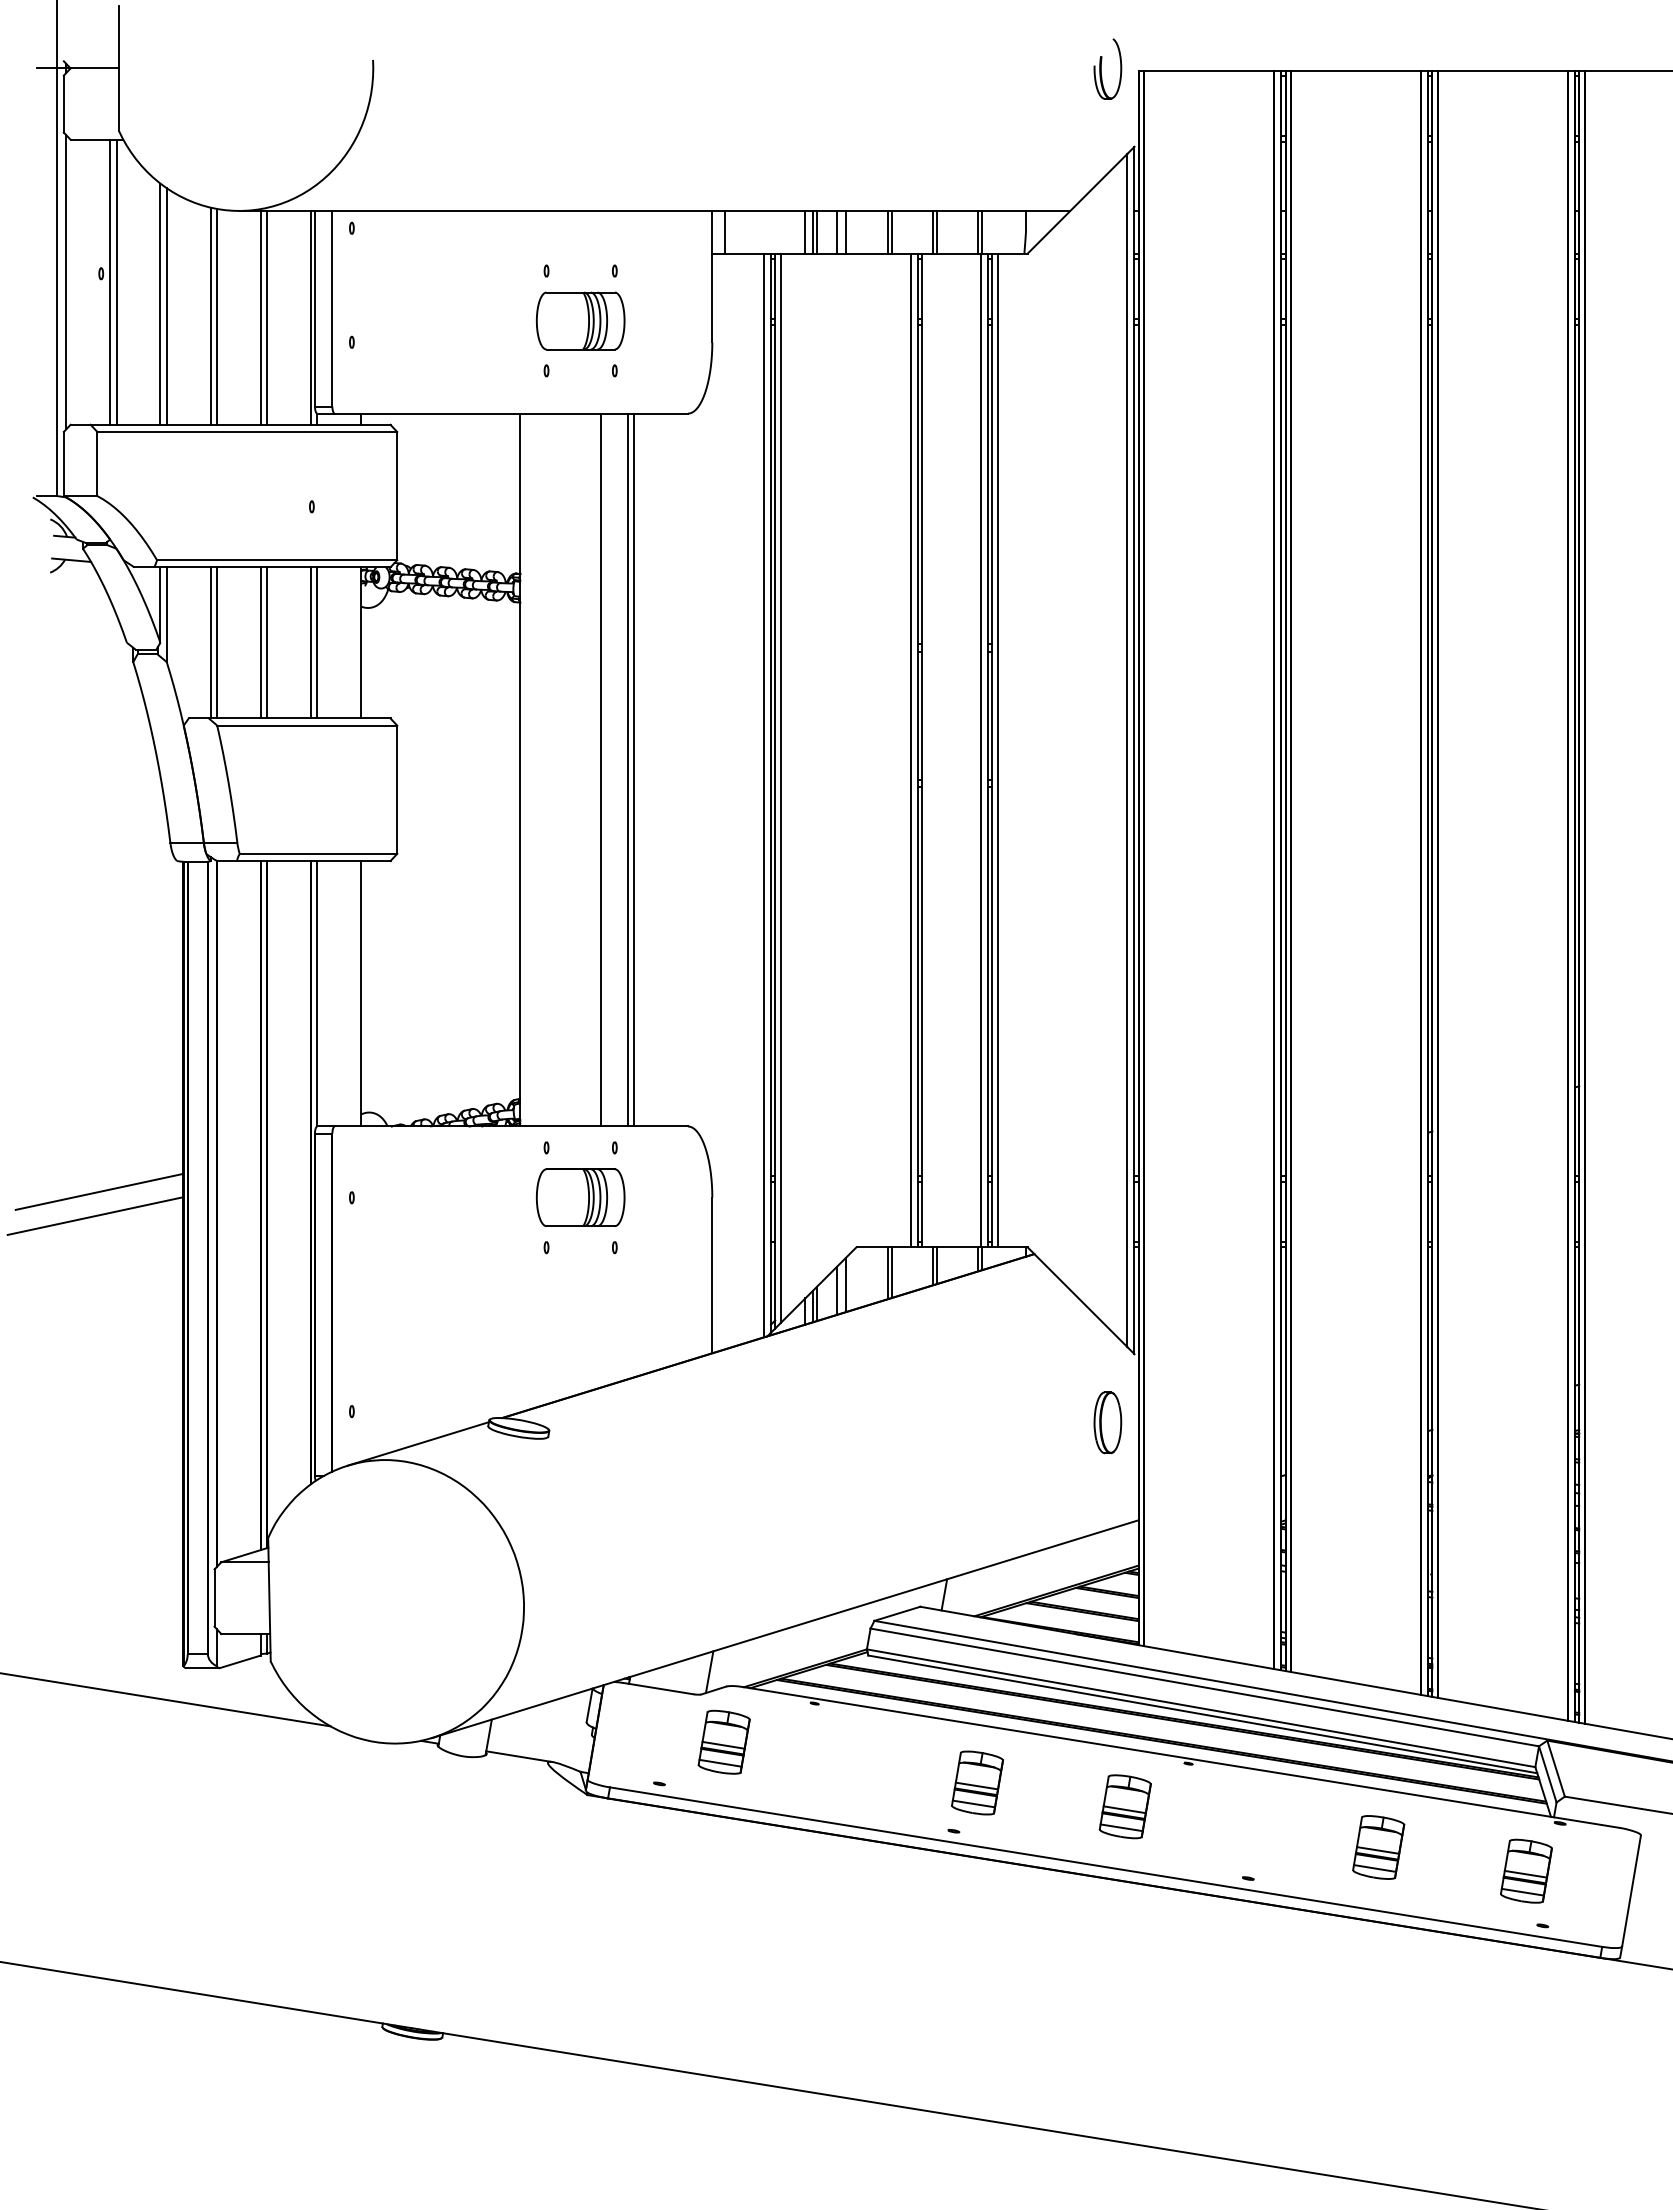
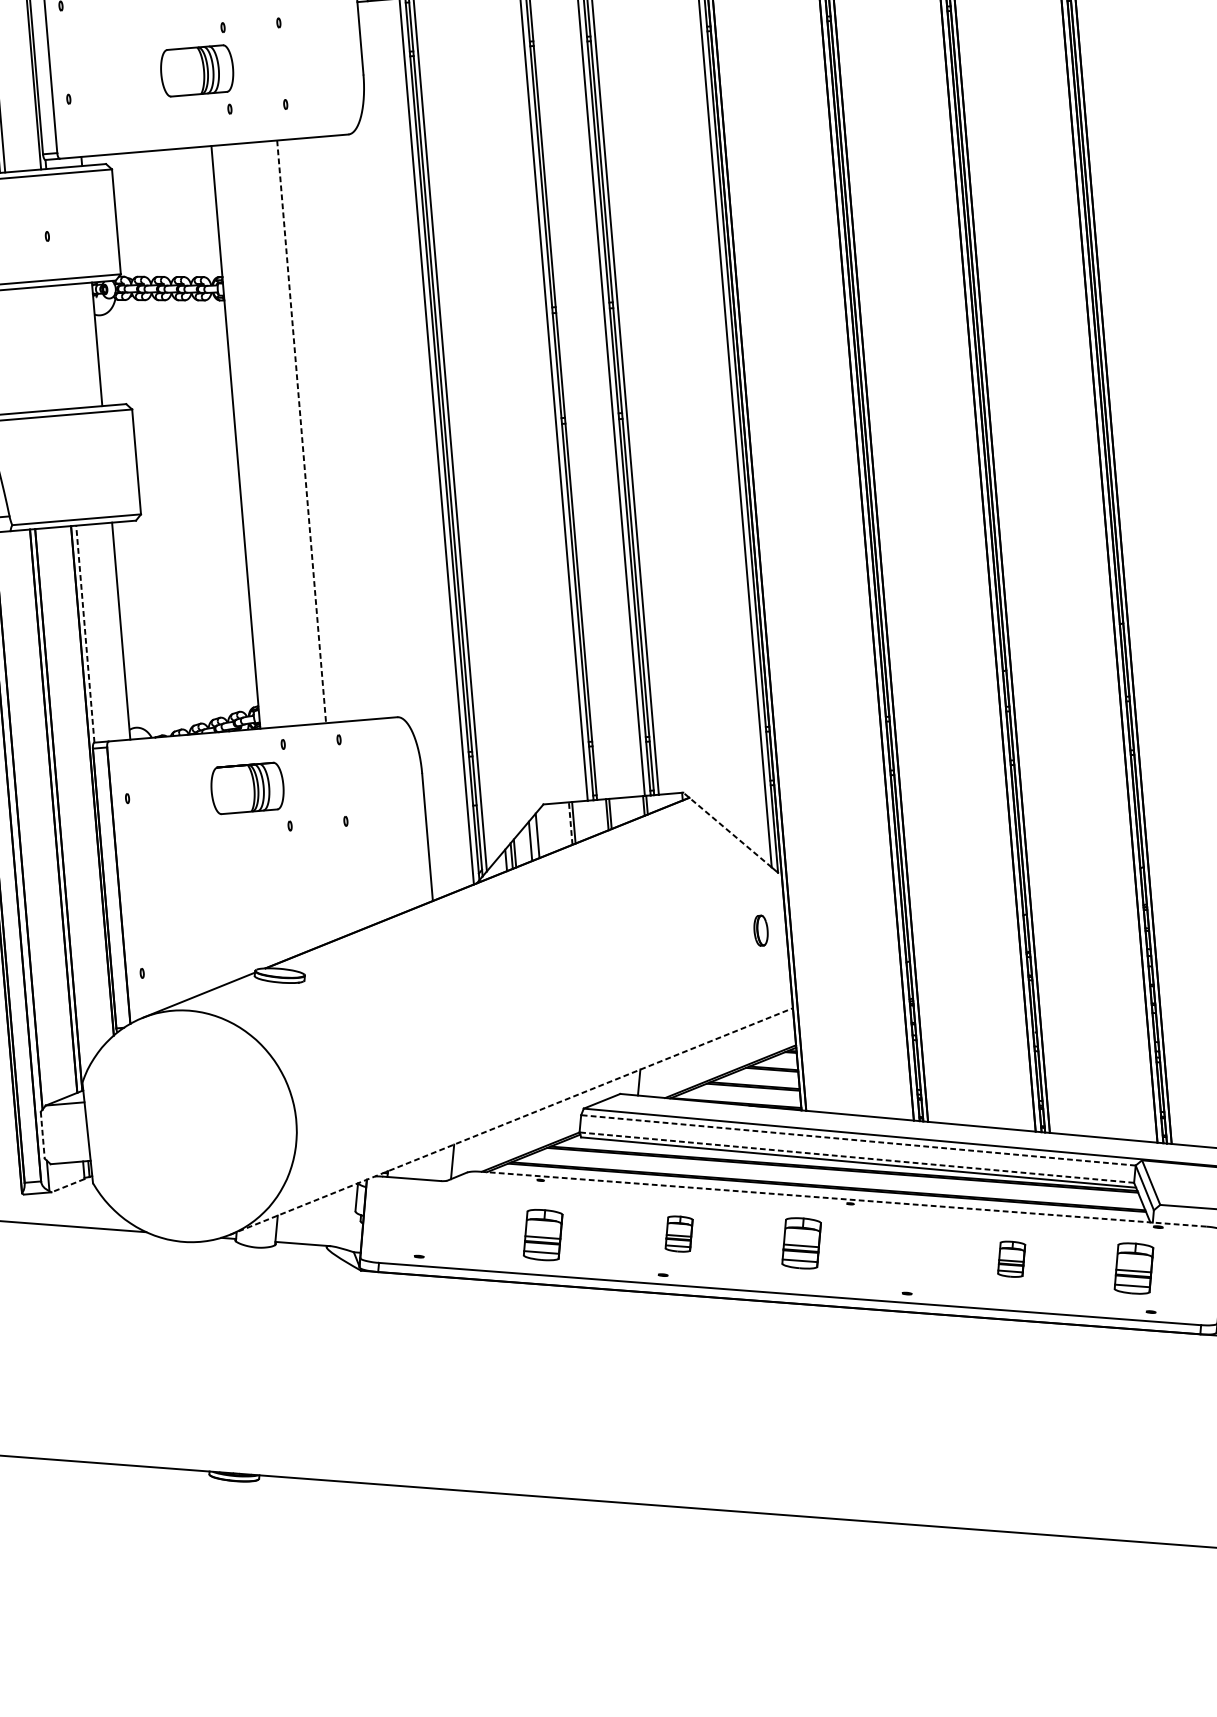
part: (580, 320) -> (196, 70), moved
line: (260, 642) -> (14, 350), removed
line: (267, 642) -> (20, 350), removed
line: (311, 642) -> (56, 347), removed
line: (317, 642) -> (61, 347), removed
line: (628, 769) -> (324, 429), removed
line: (634, 769) -> (329, 429), removed
line: (600, 770) -> (301, 432), solid -> dashed
line: (317, 993) -> (85, 633), solid -> dashed
part: (580, 1197) -> (247, 788), moved
line: (887, 1272) -> (570, 822), solid -> dashed
line: (1077, 1297) -> (727, 830), solid -> dashed
part: (1107, 1422) -> (760, 930), size x0.6
line: (214, 1598) -> (42, 1135), solid -> dashed
line: (785, 1629) -> (511, 1121), solid -> dashed
line: (239, 1661) -> (67, 1185), solid -> dashed
line: (1204, 1687) -> (858, 1140), solid -> dashed
line: (1200, 1708) -> (856, 1157), solid -> dashed
part: (723, 1741) -> (542, 1234), moved
line: (1181, 1757) -> (844, 1199), solid -> dashed
part: (977, 1782) -> (679, 1233), size x0.7
part: (1378, 1847) -> (1011, 1259), size x0.7

